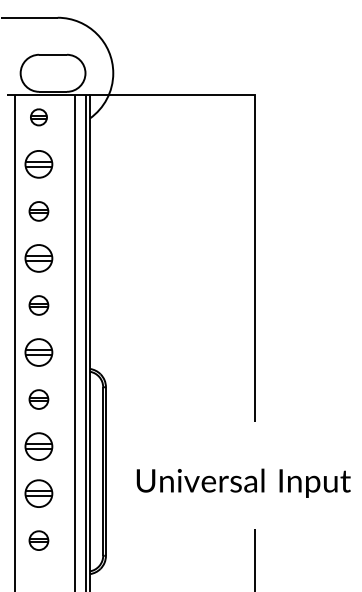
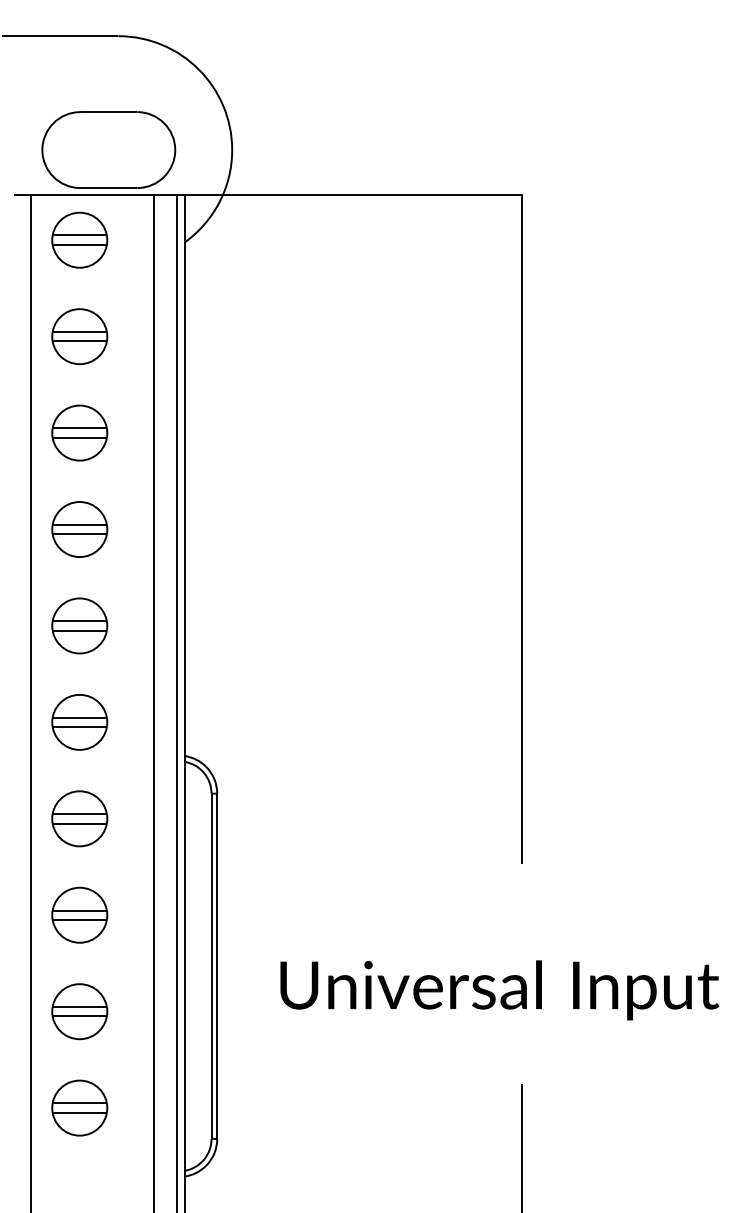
part: (38, 117) -> (78, 240), size x1.67
part: (38, 211) -> (78, 433), size x1.43
part: (38, 305) -> (78, 625), size x1.43
part: (38, 399) -> (78, 818), size x1.43
part: (38, 540) -> (78, 1107), size x1.43

